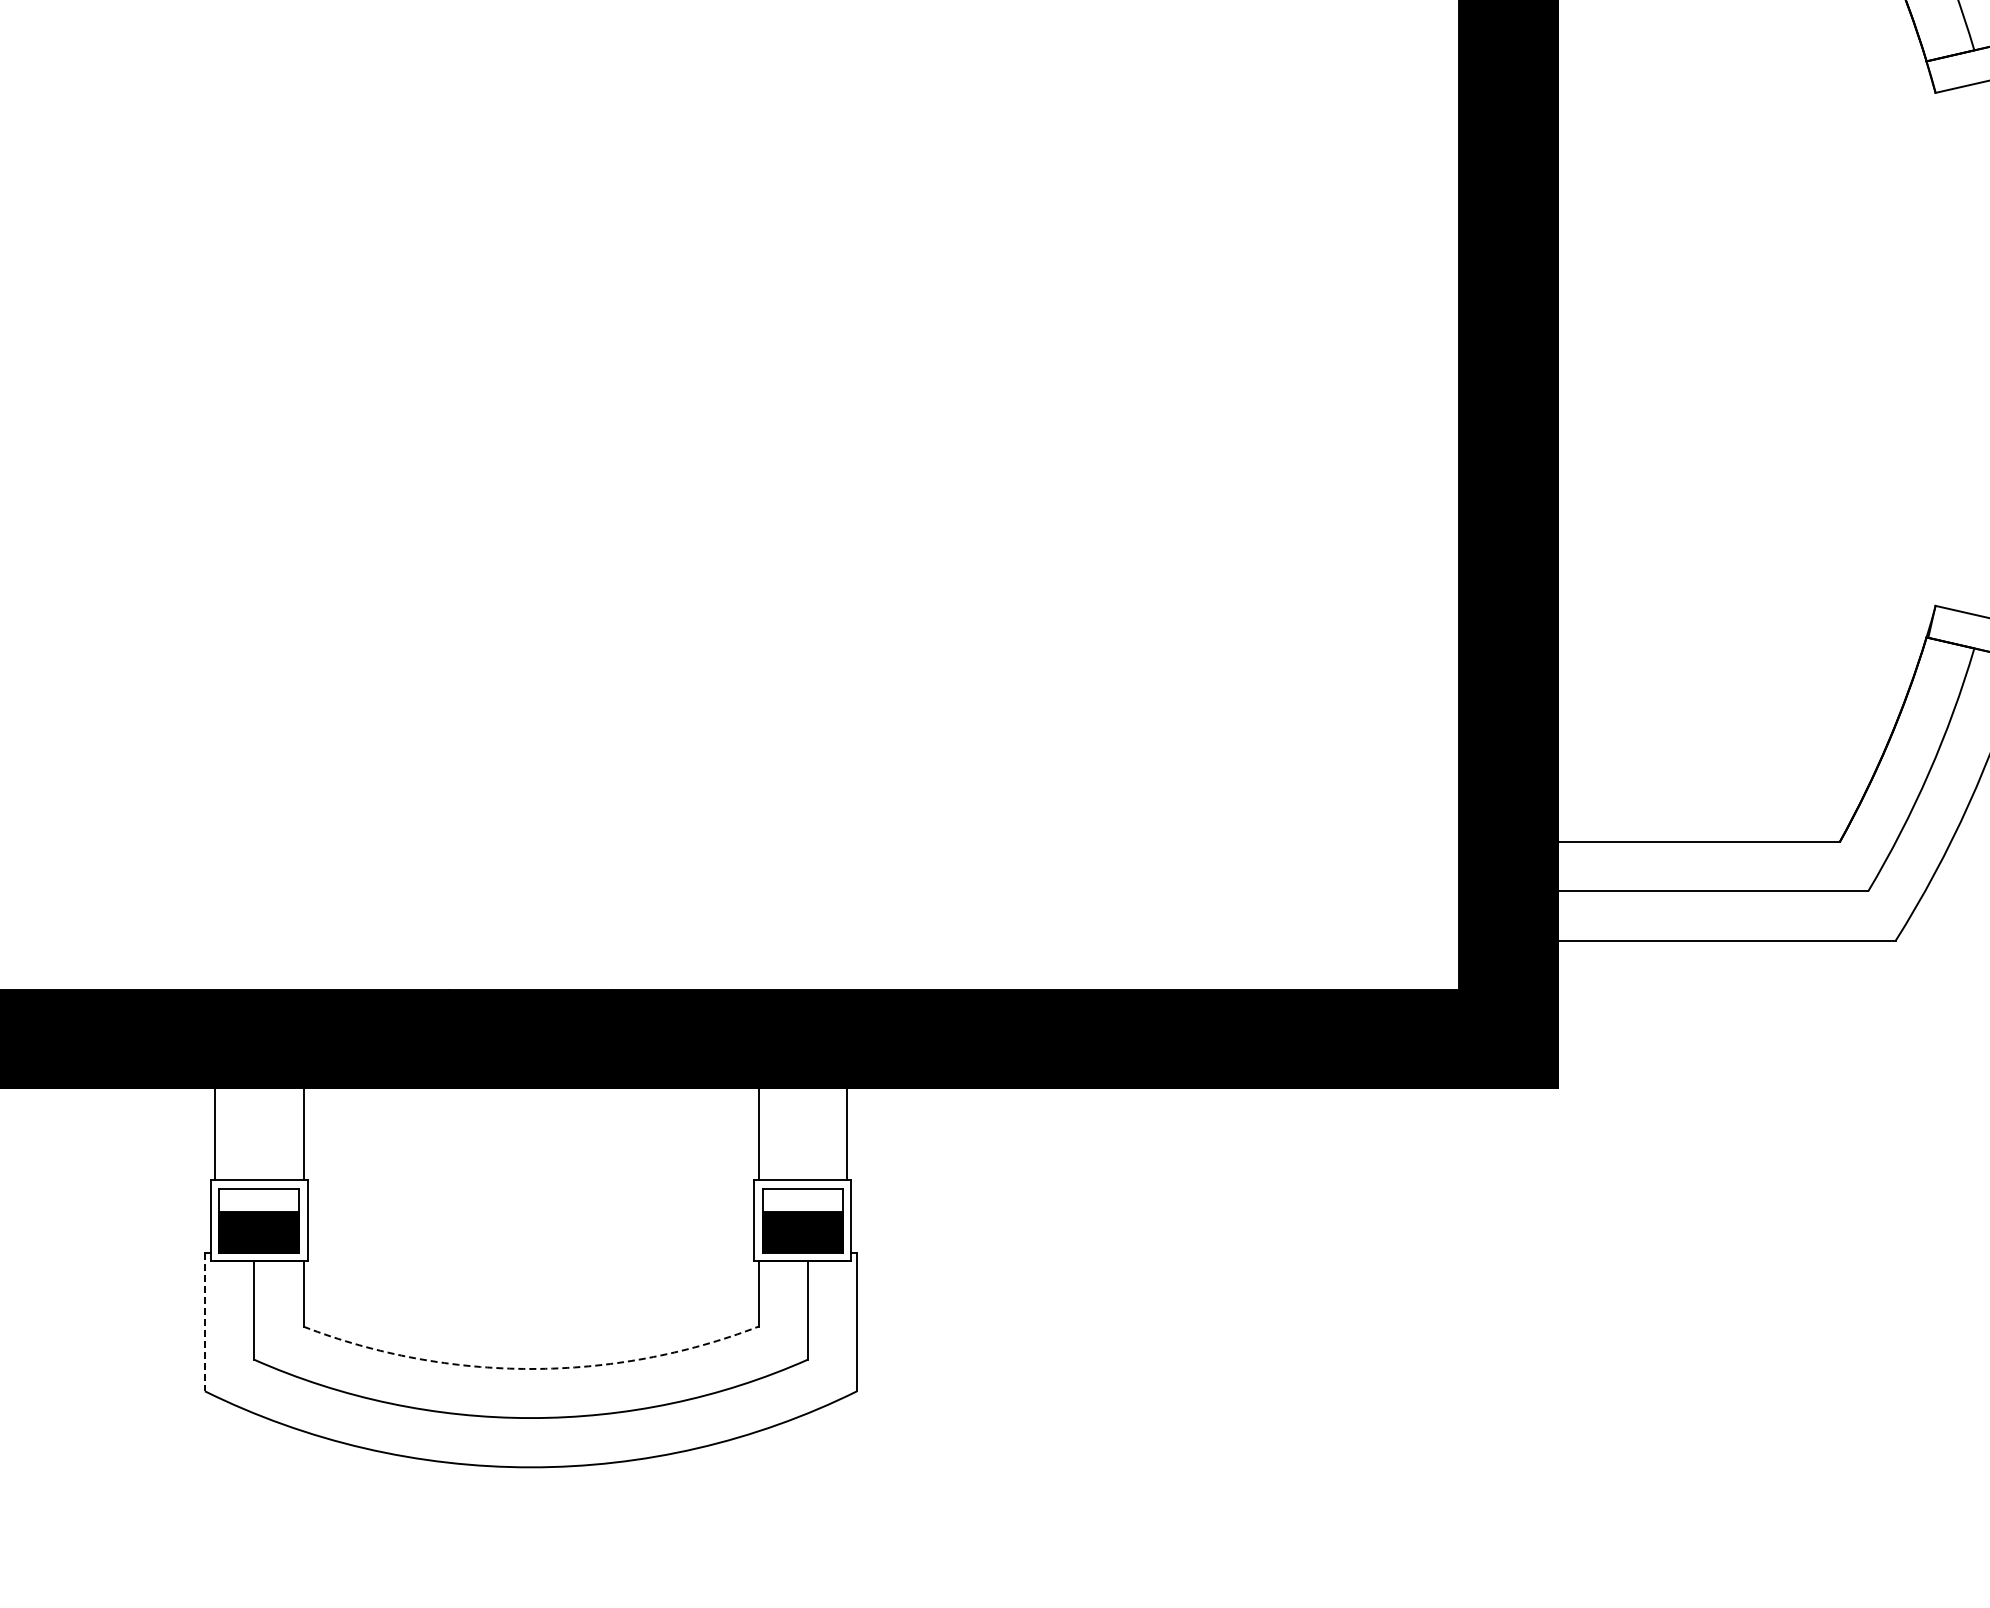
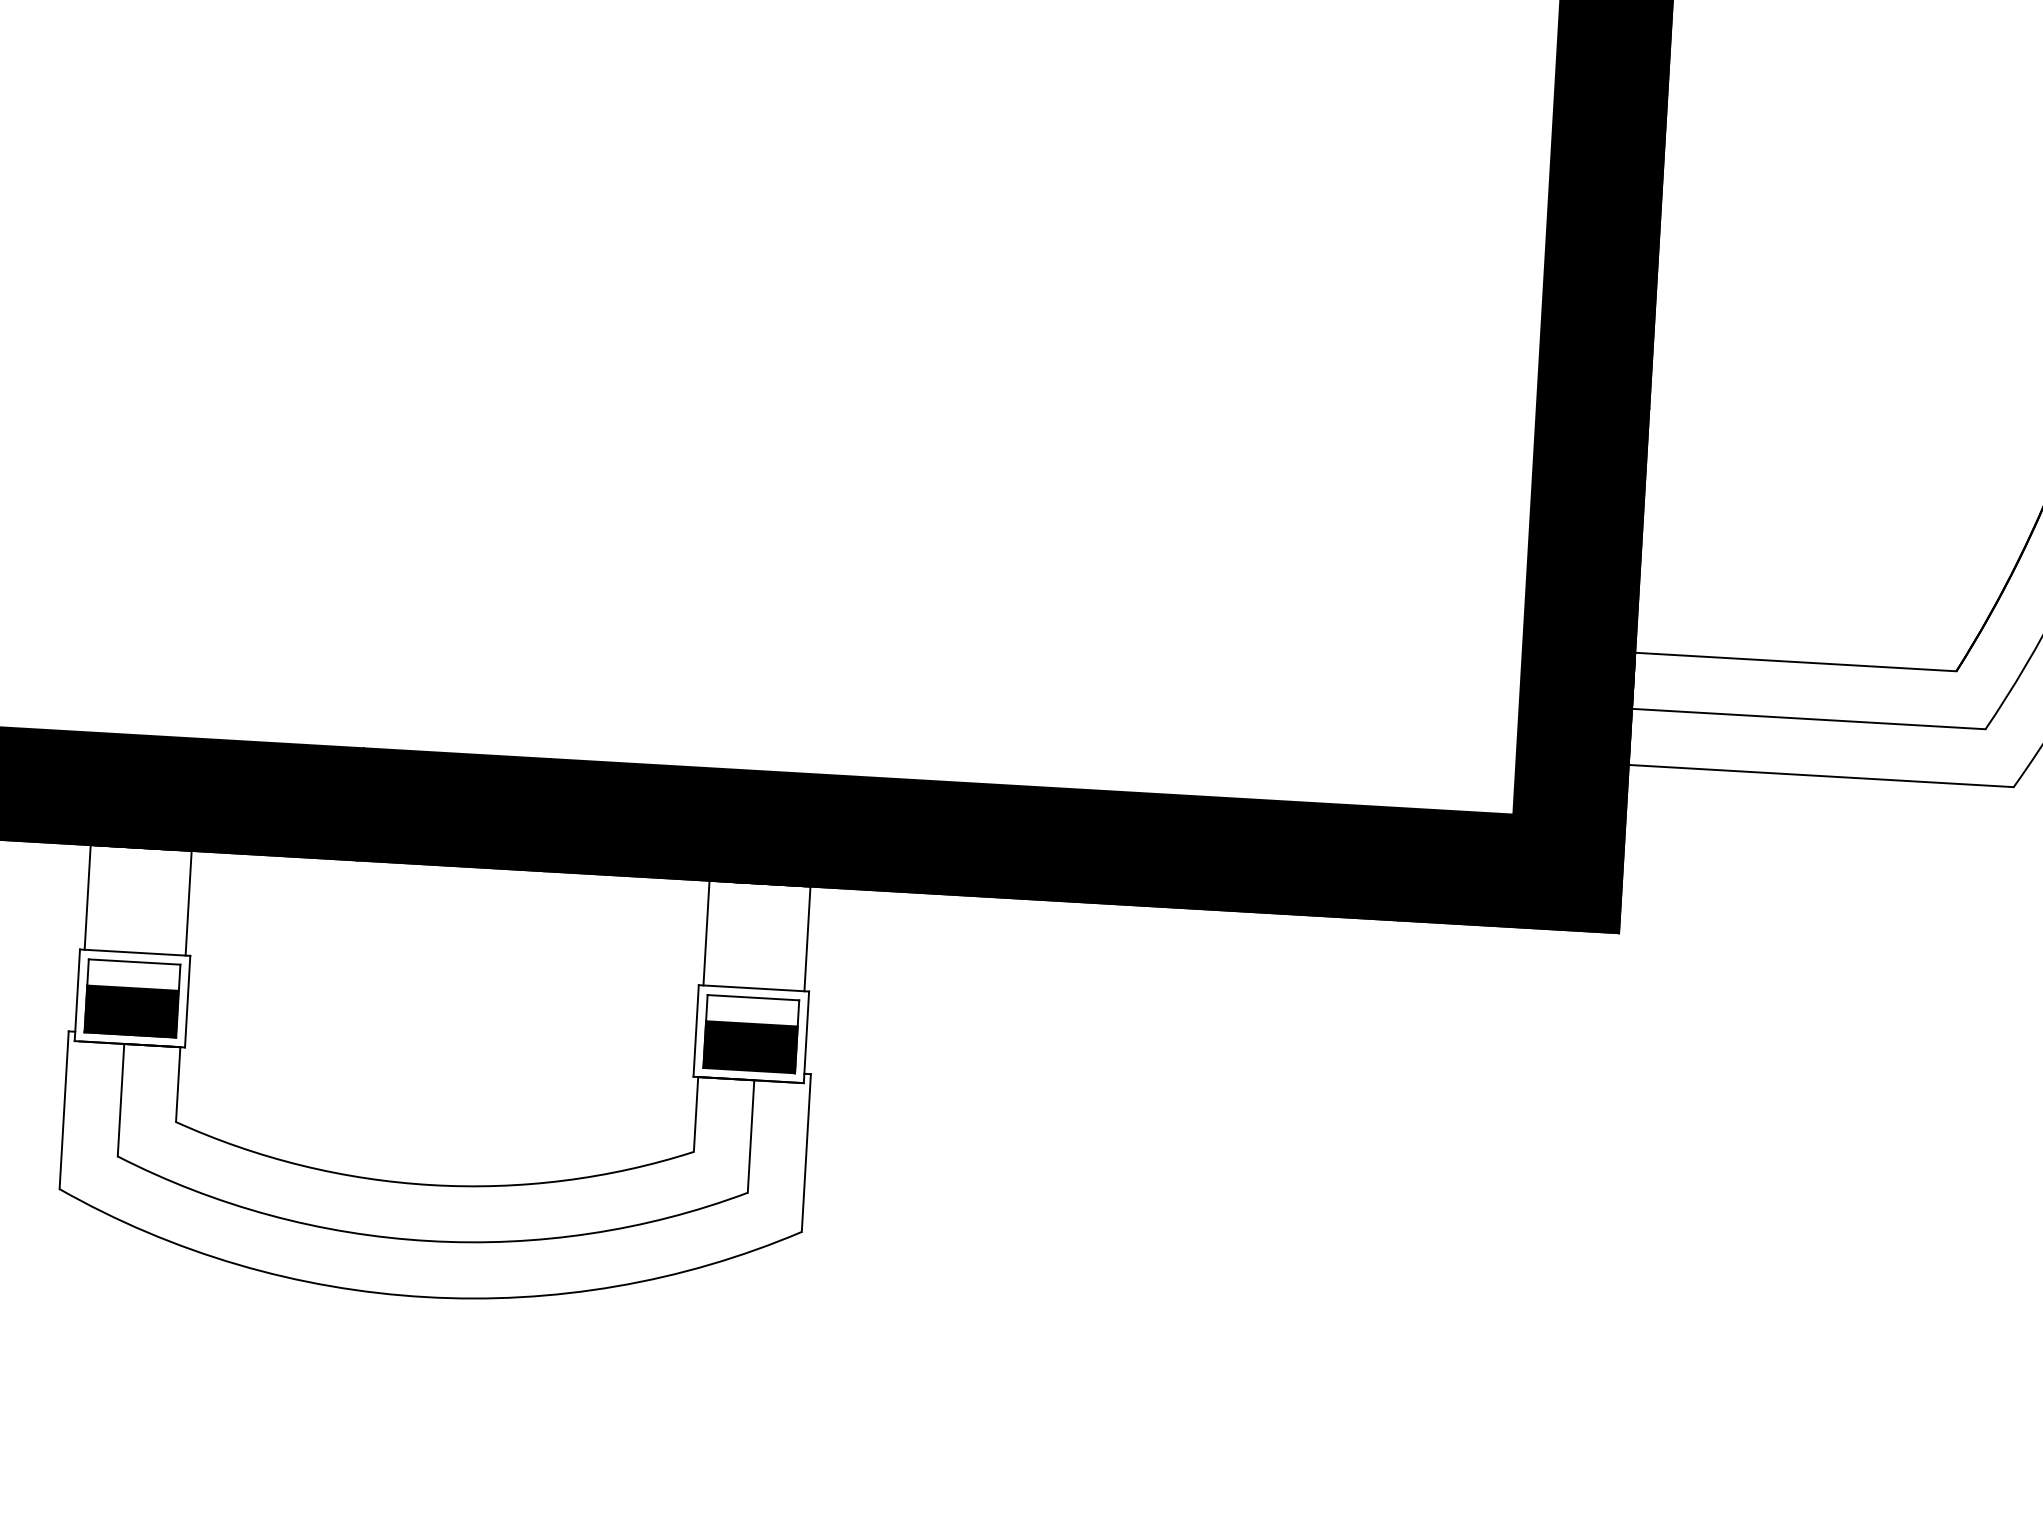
line: (204, 1322) -> (63, 1110), dashed -> solid
arc: (531, 1368) -> (432, 1184), dashed -> solid

